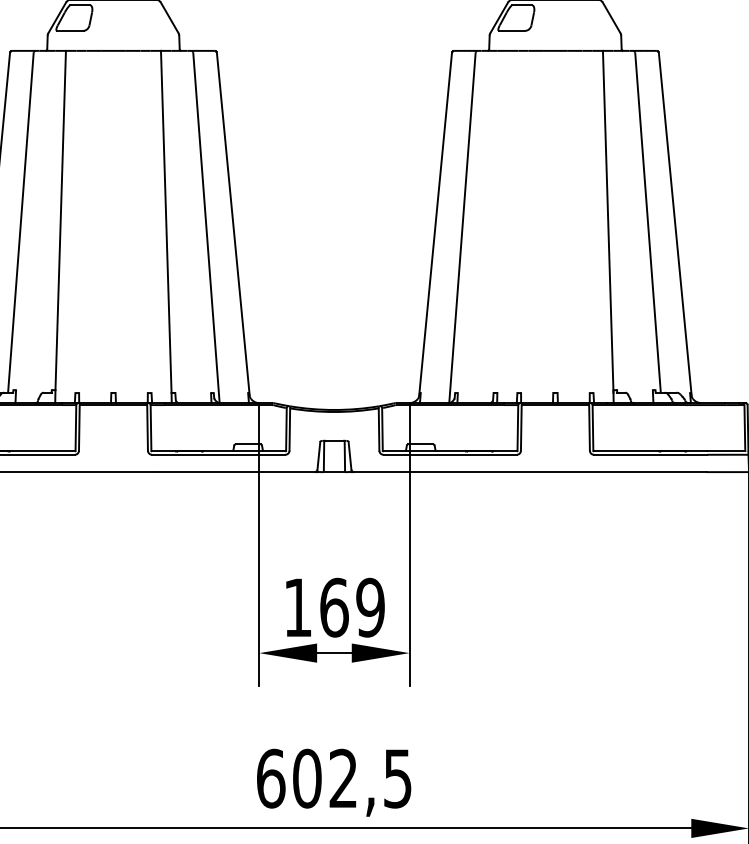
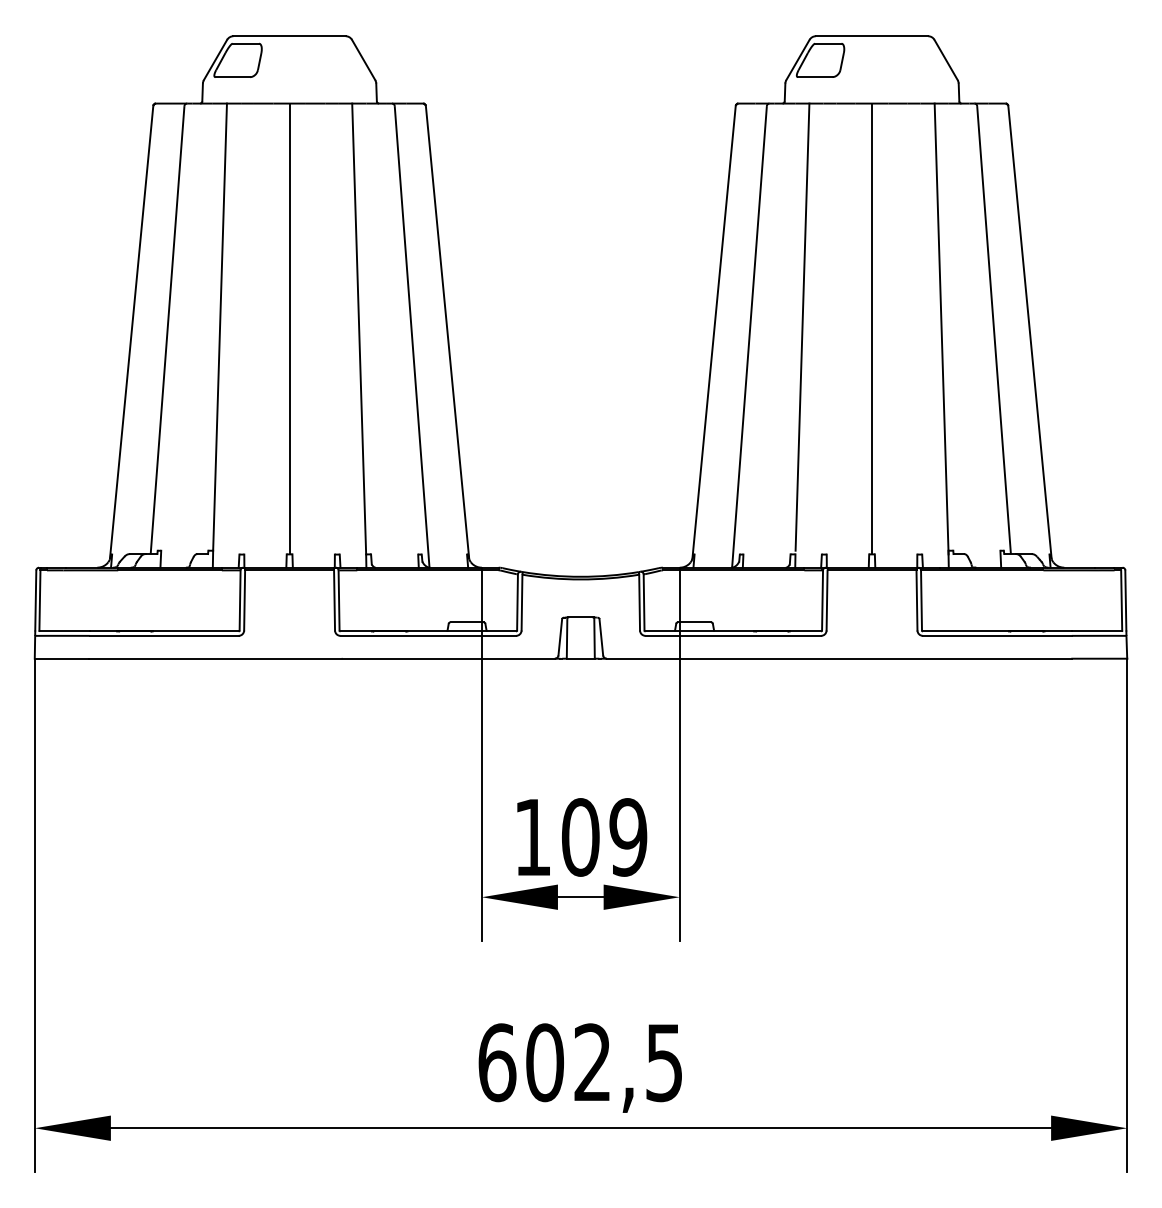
line: (502, 220) -> (802, 326), added
line: (113, 221) -> (289, 328), added
line: (555, 221) -> (872, 328), added
text: (334, 607) -> (580, 837), 169 -> 109

